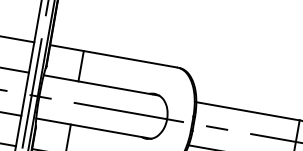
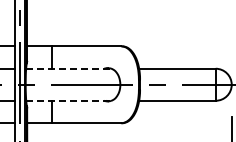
line: (101, 84) -> (68, 68), solid -> dashed
line: (93, 128) -> (68, 100), solid -> dashed

